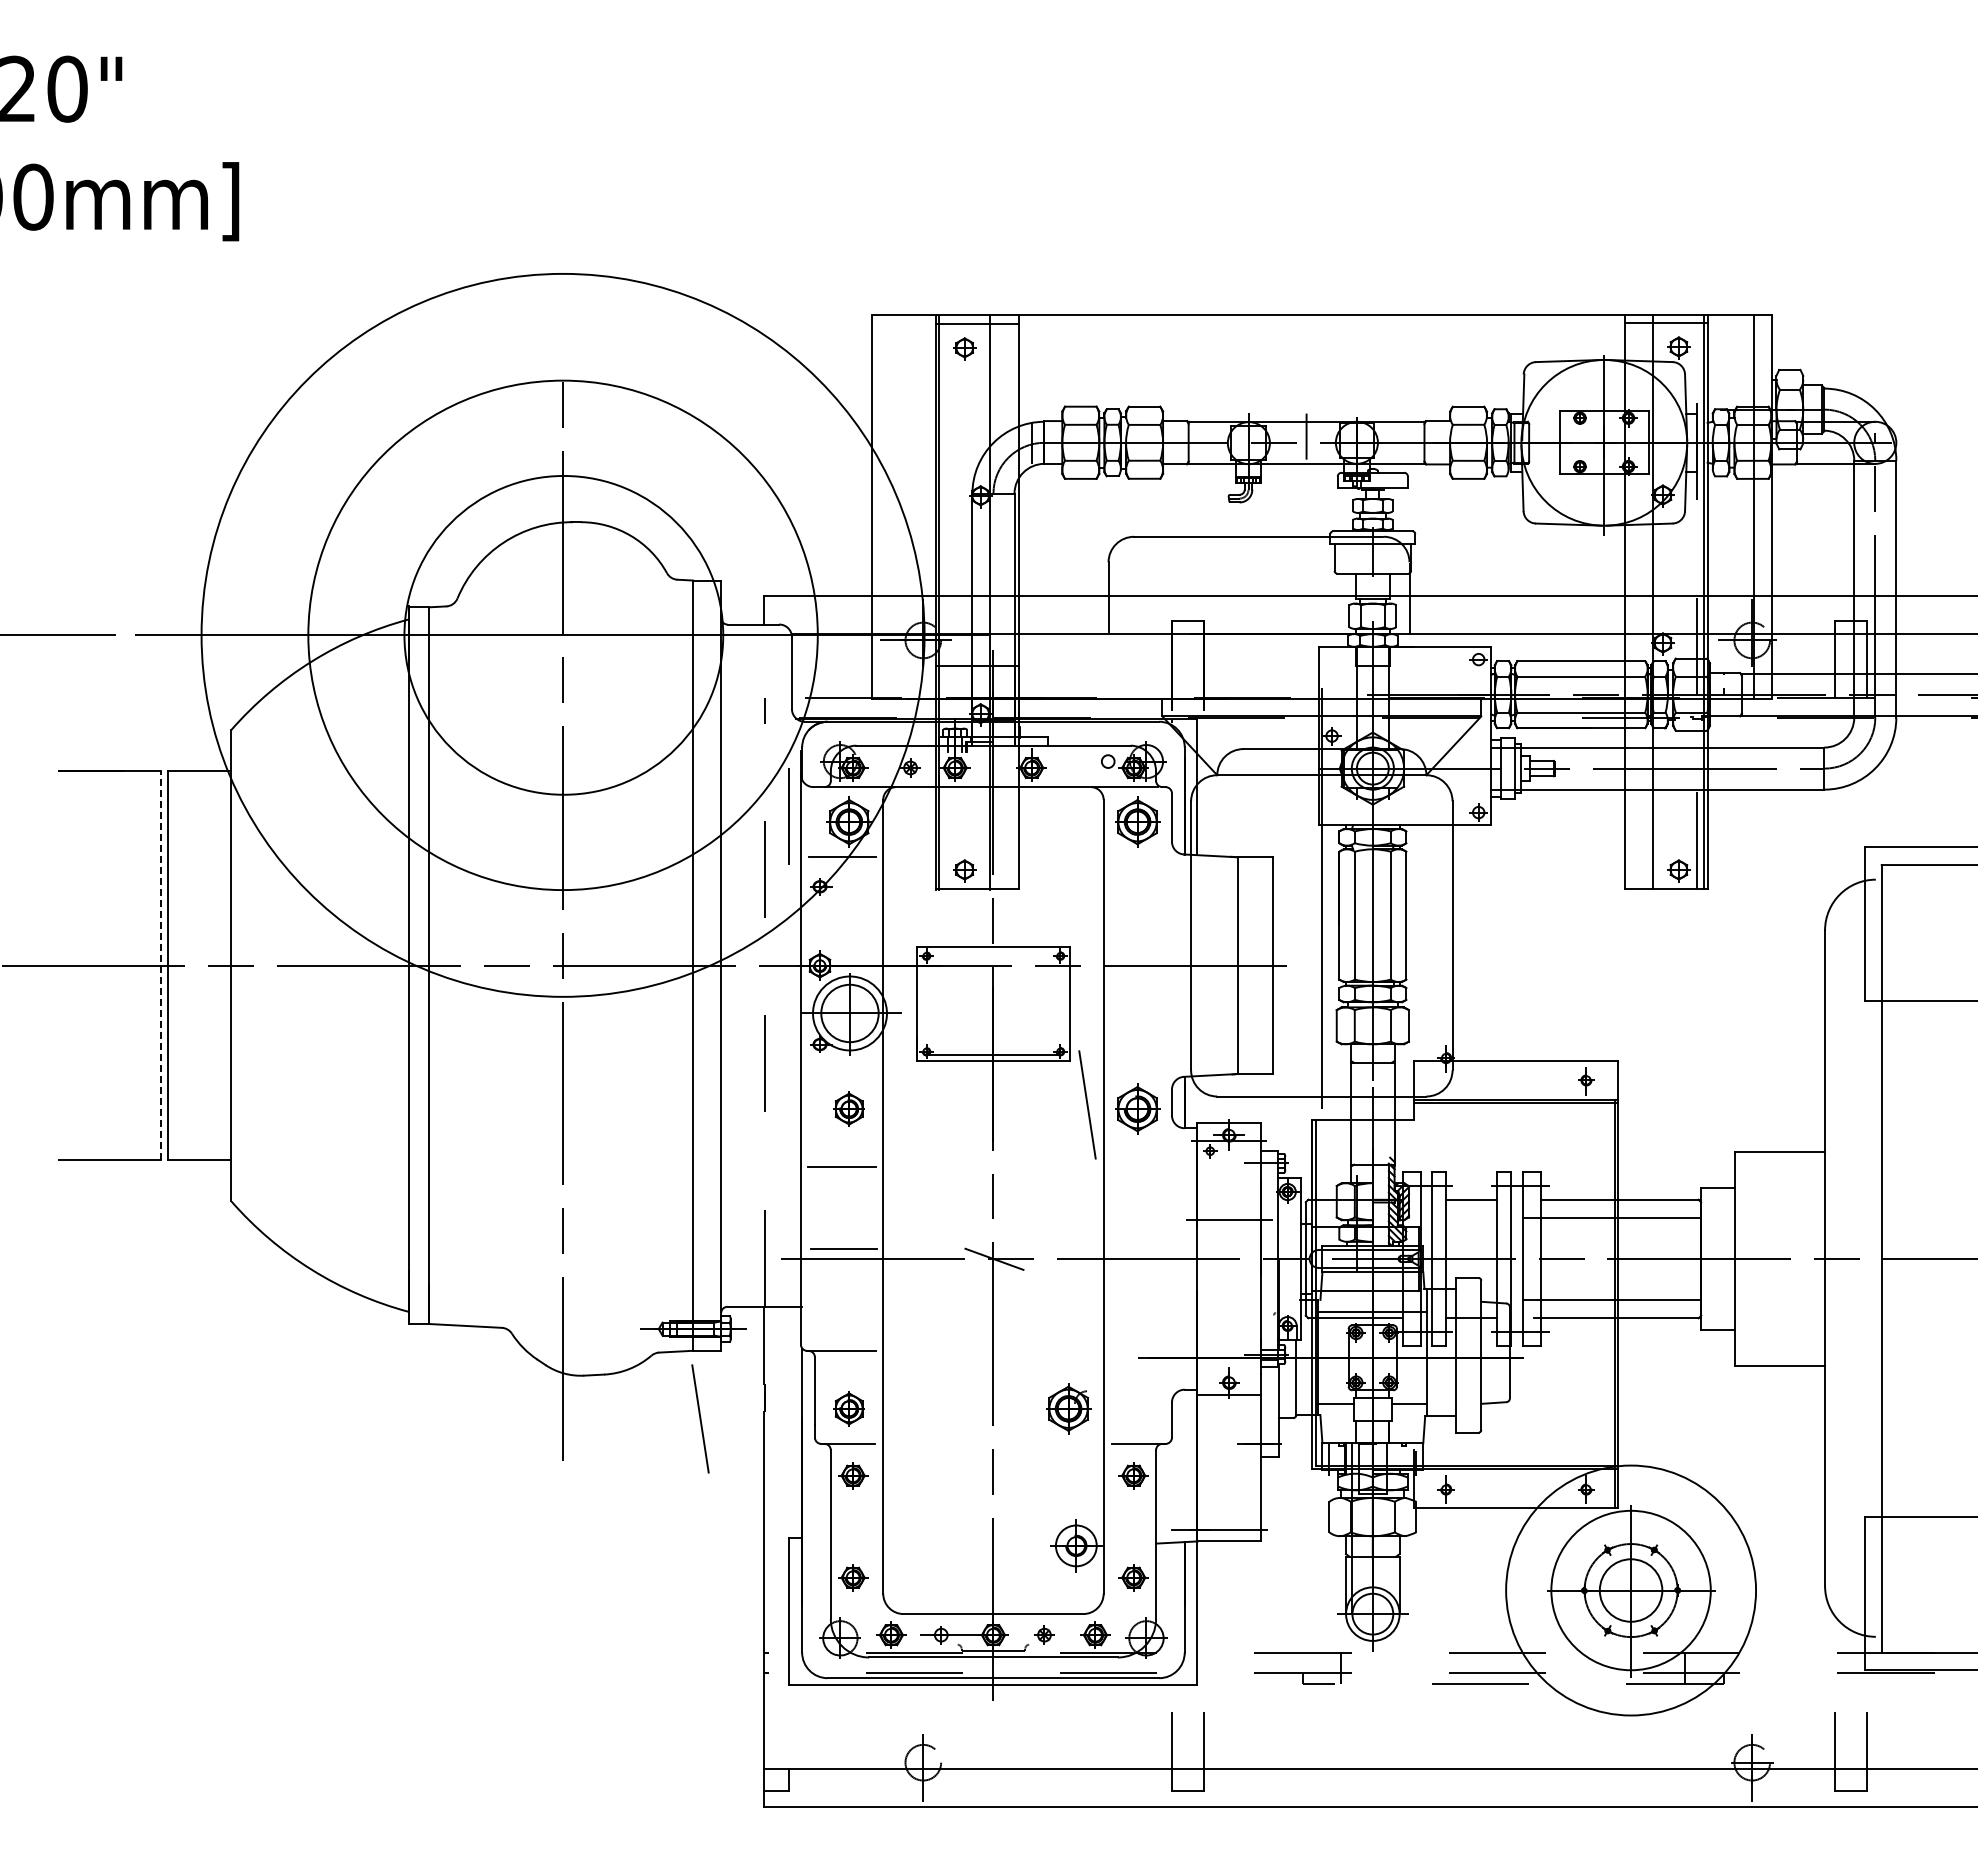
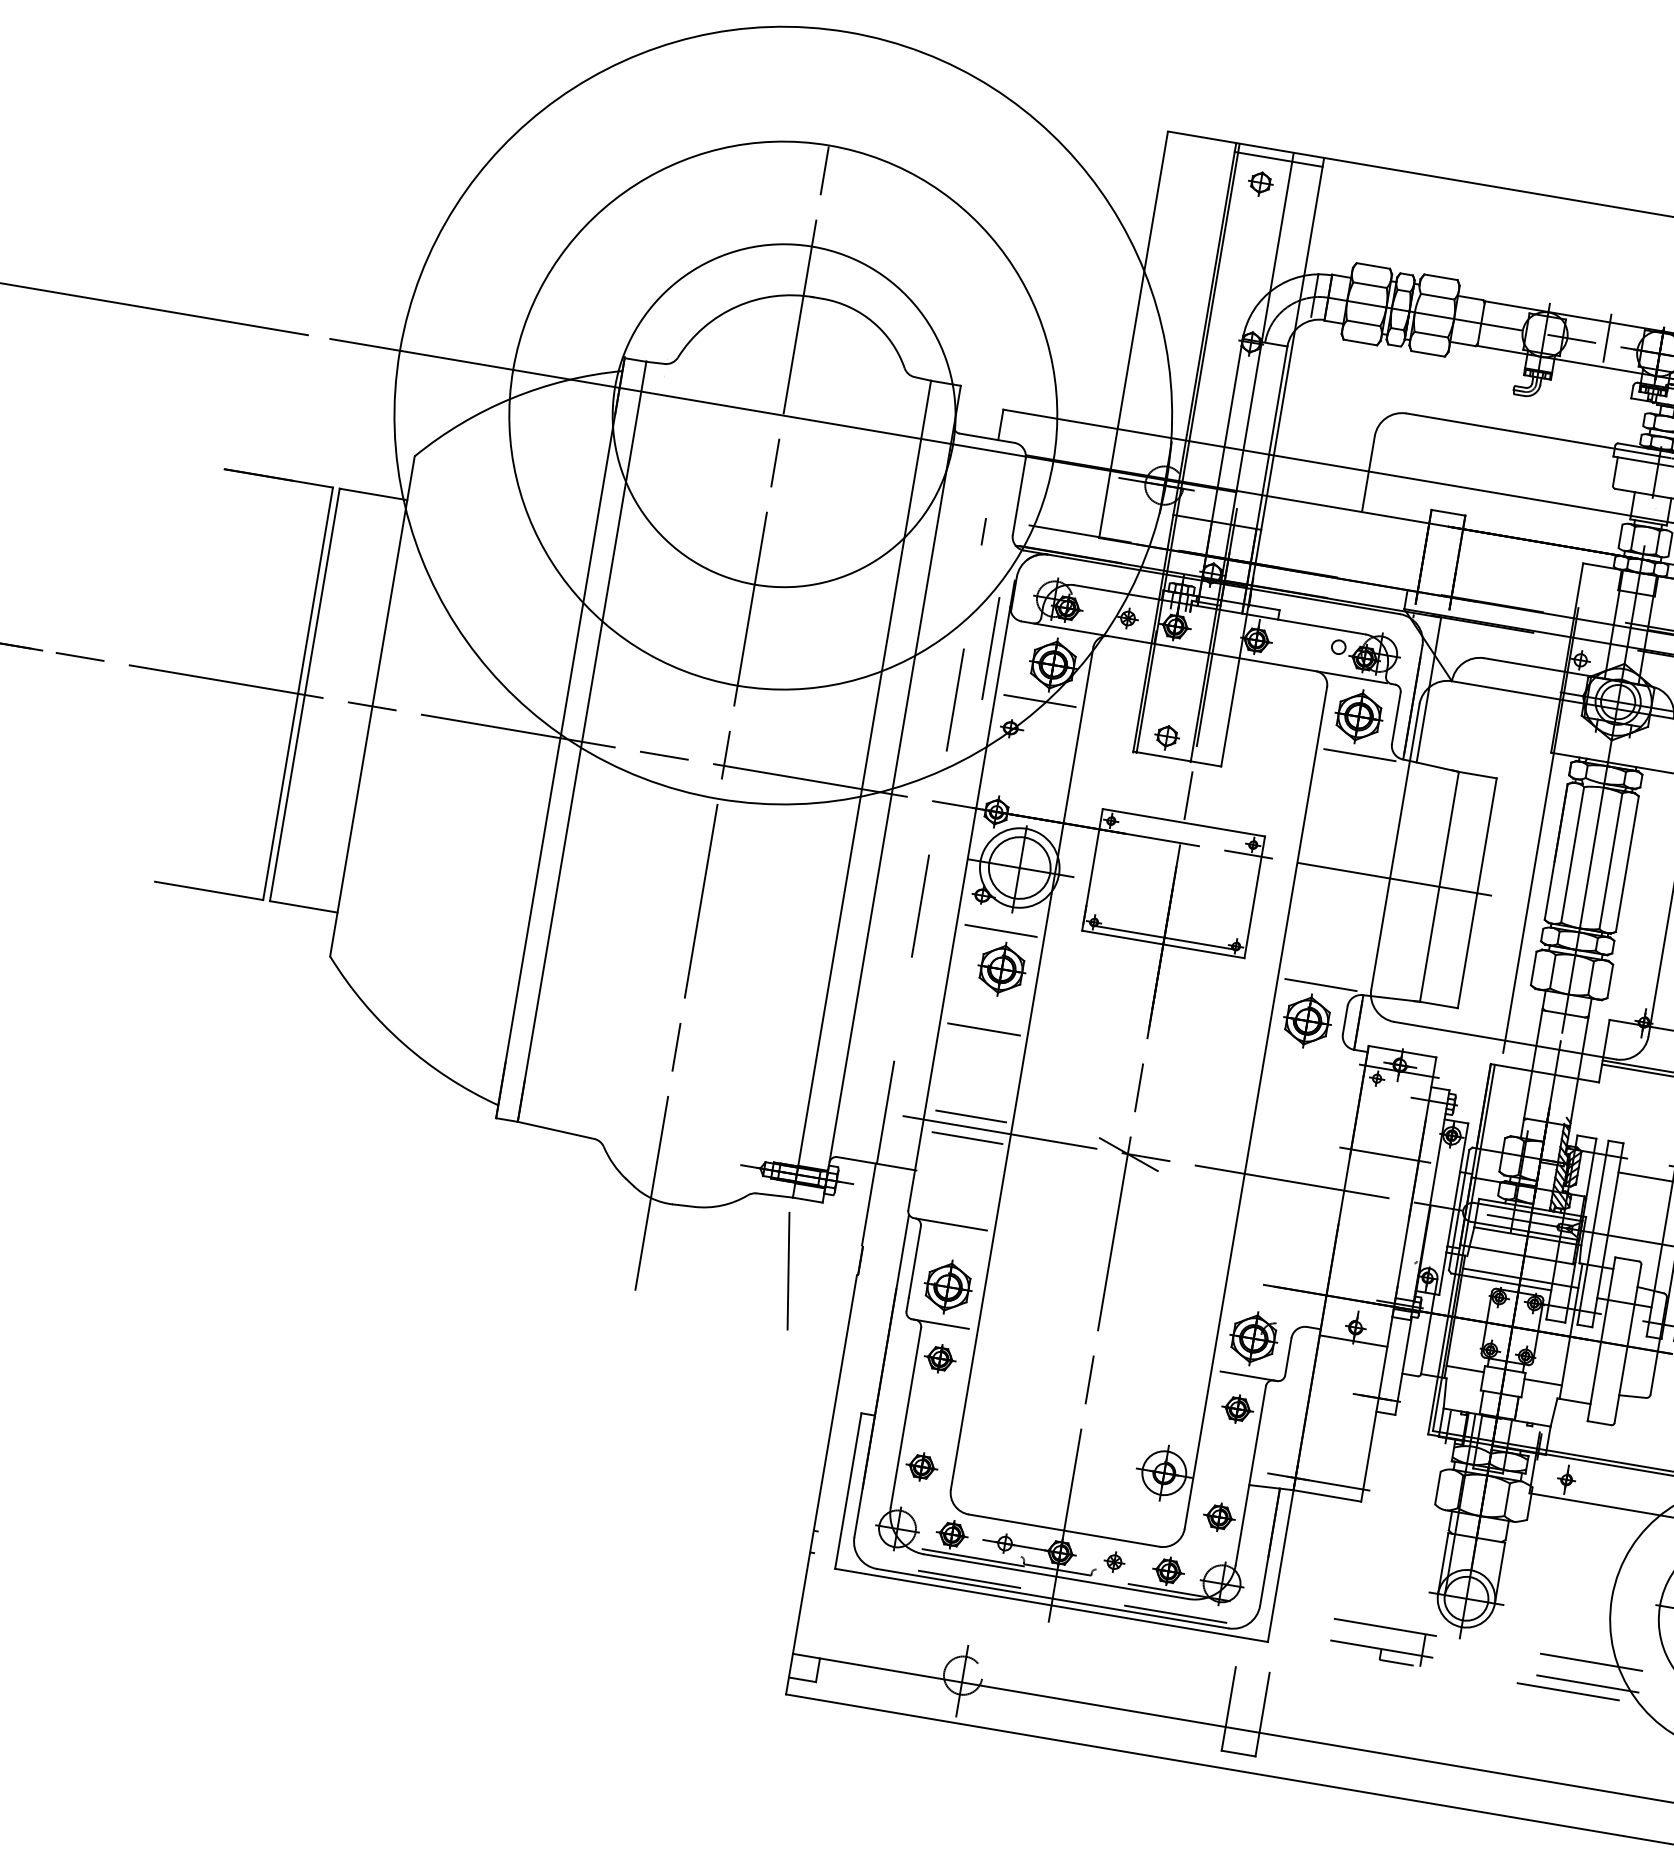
line: (1143, 857) -> (1358, 755), added
line: (161, 965) -> (298, 693), dashed -> solid
line: (842, 1074) -> (1000, 931), added
line: (1143, 1074) -> (1320, 985), added
line: (1087, 1104) -> (1255, 1007), removed
part: (848, 1108) -> (1001, 968), size x1.43
line: (843, 1269) -> (966, 1138), added
part: (848, 1408) -> (947, 1286), size x1.43
part: (1068, 1408) -> (1253, 1338), moved

